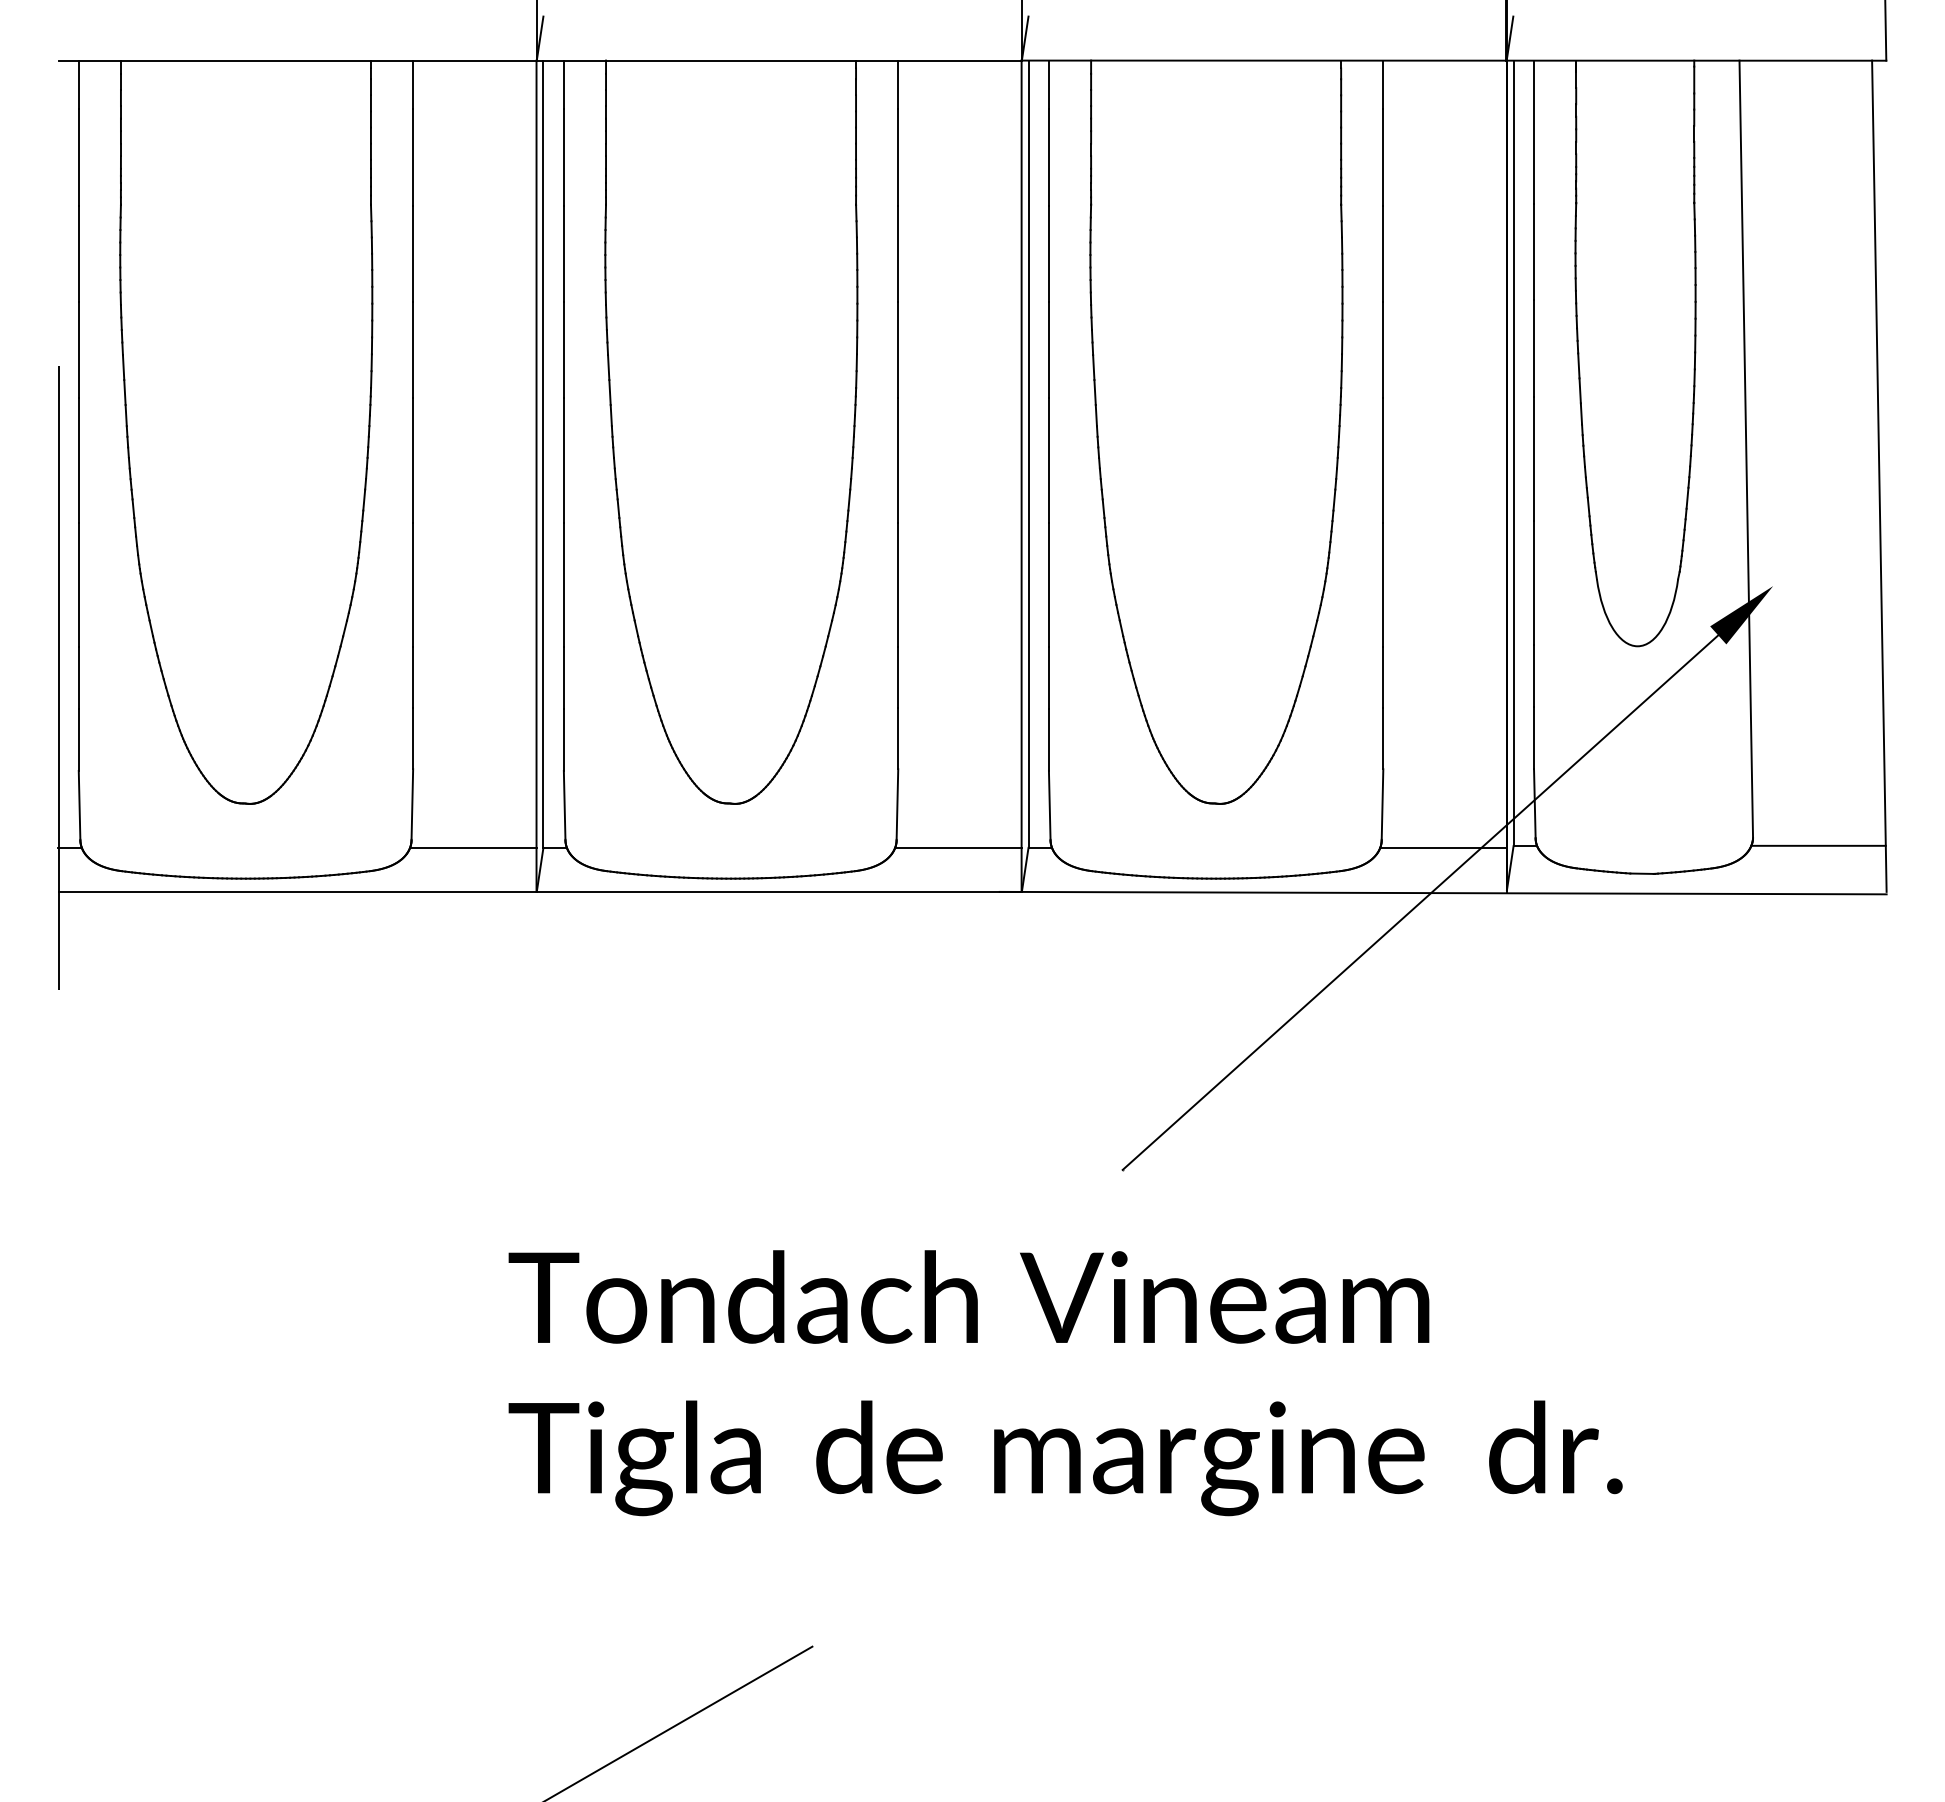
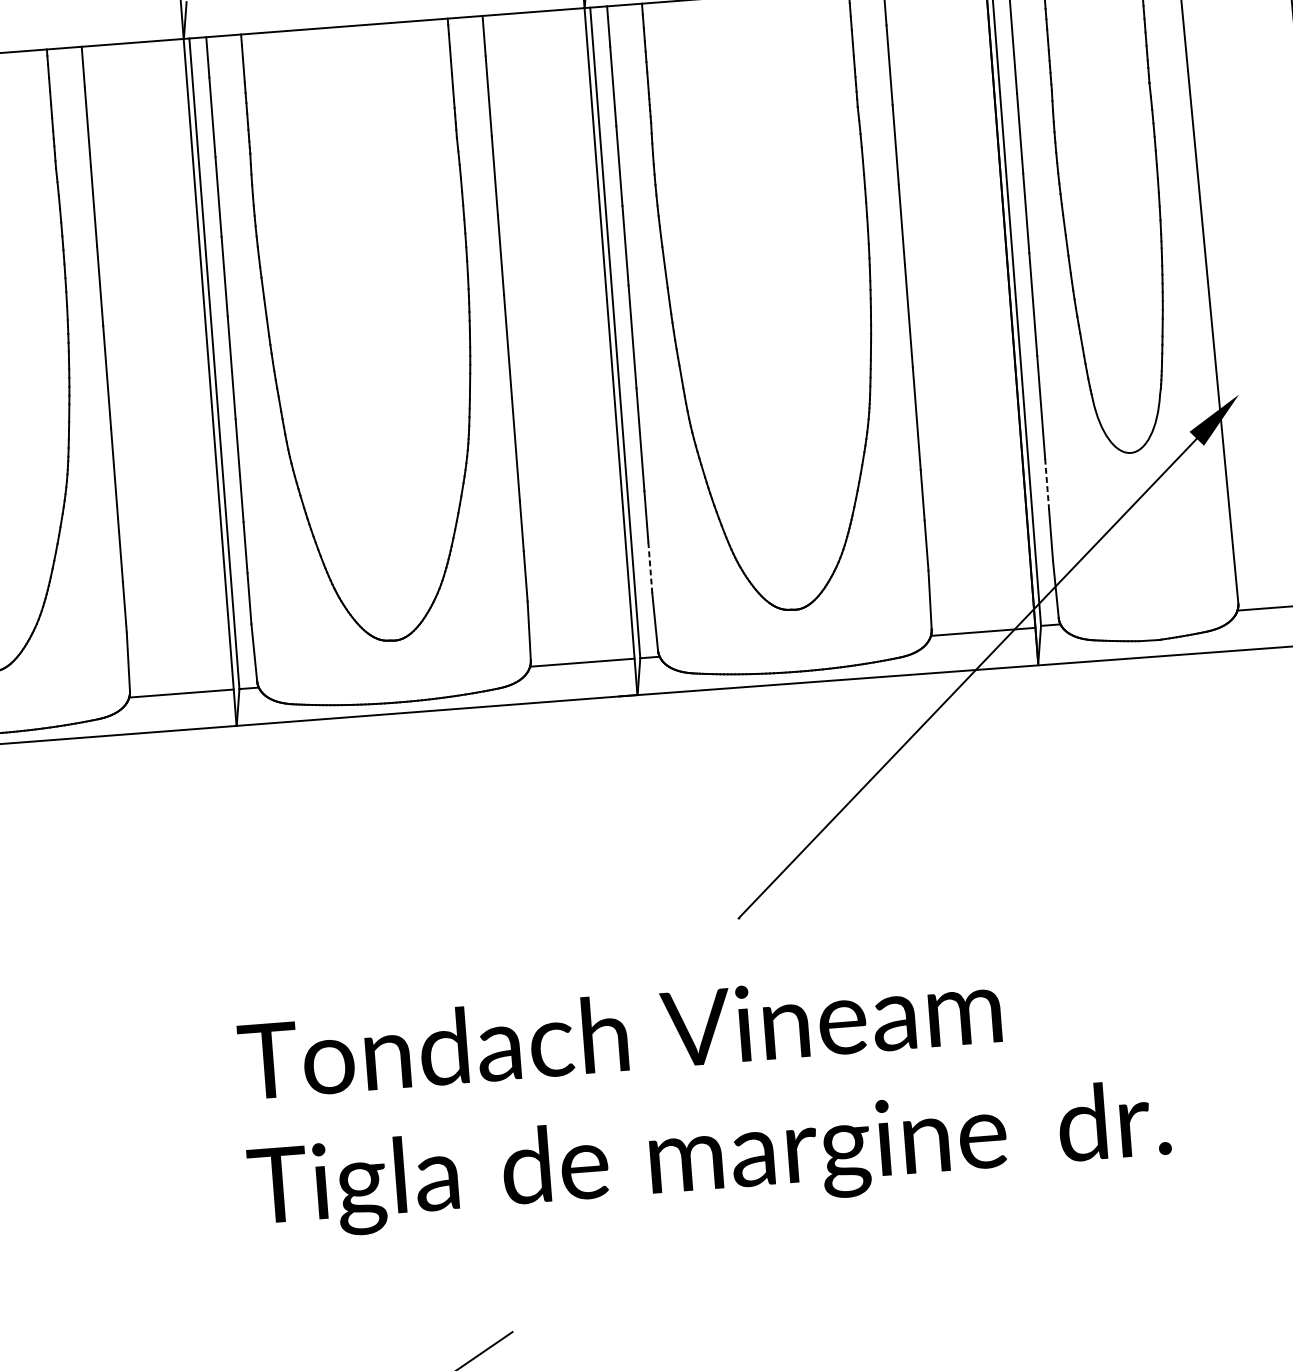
line: (1534, 676) -> (1047, 484), solid -> dashed
line: (1048, 740) -> (649, 568), solid -> dashed

